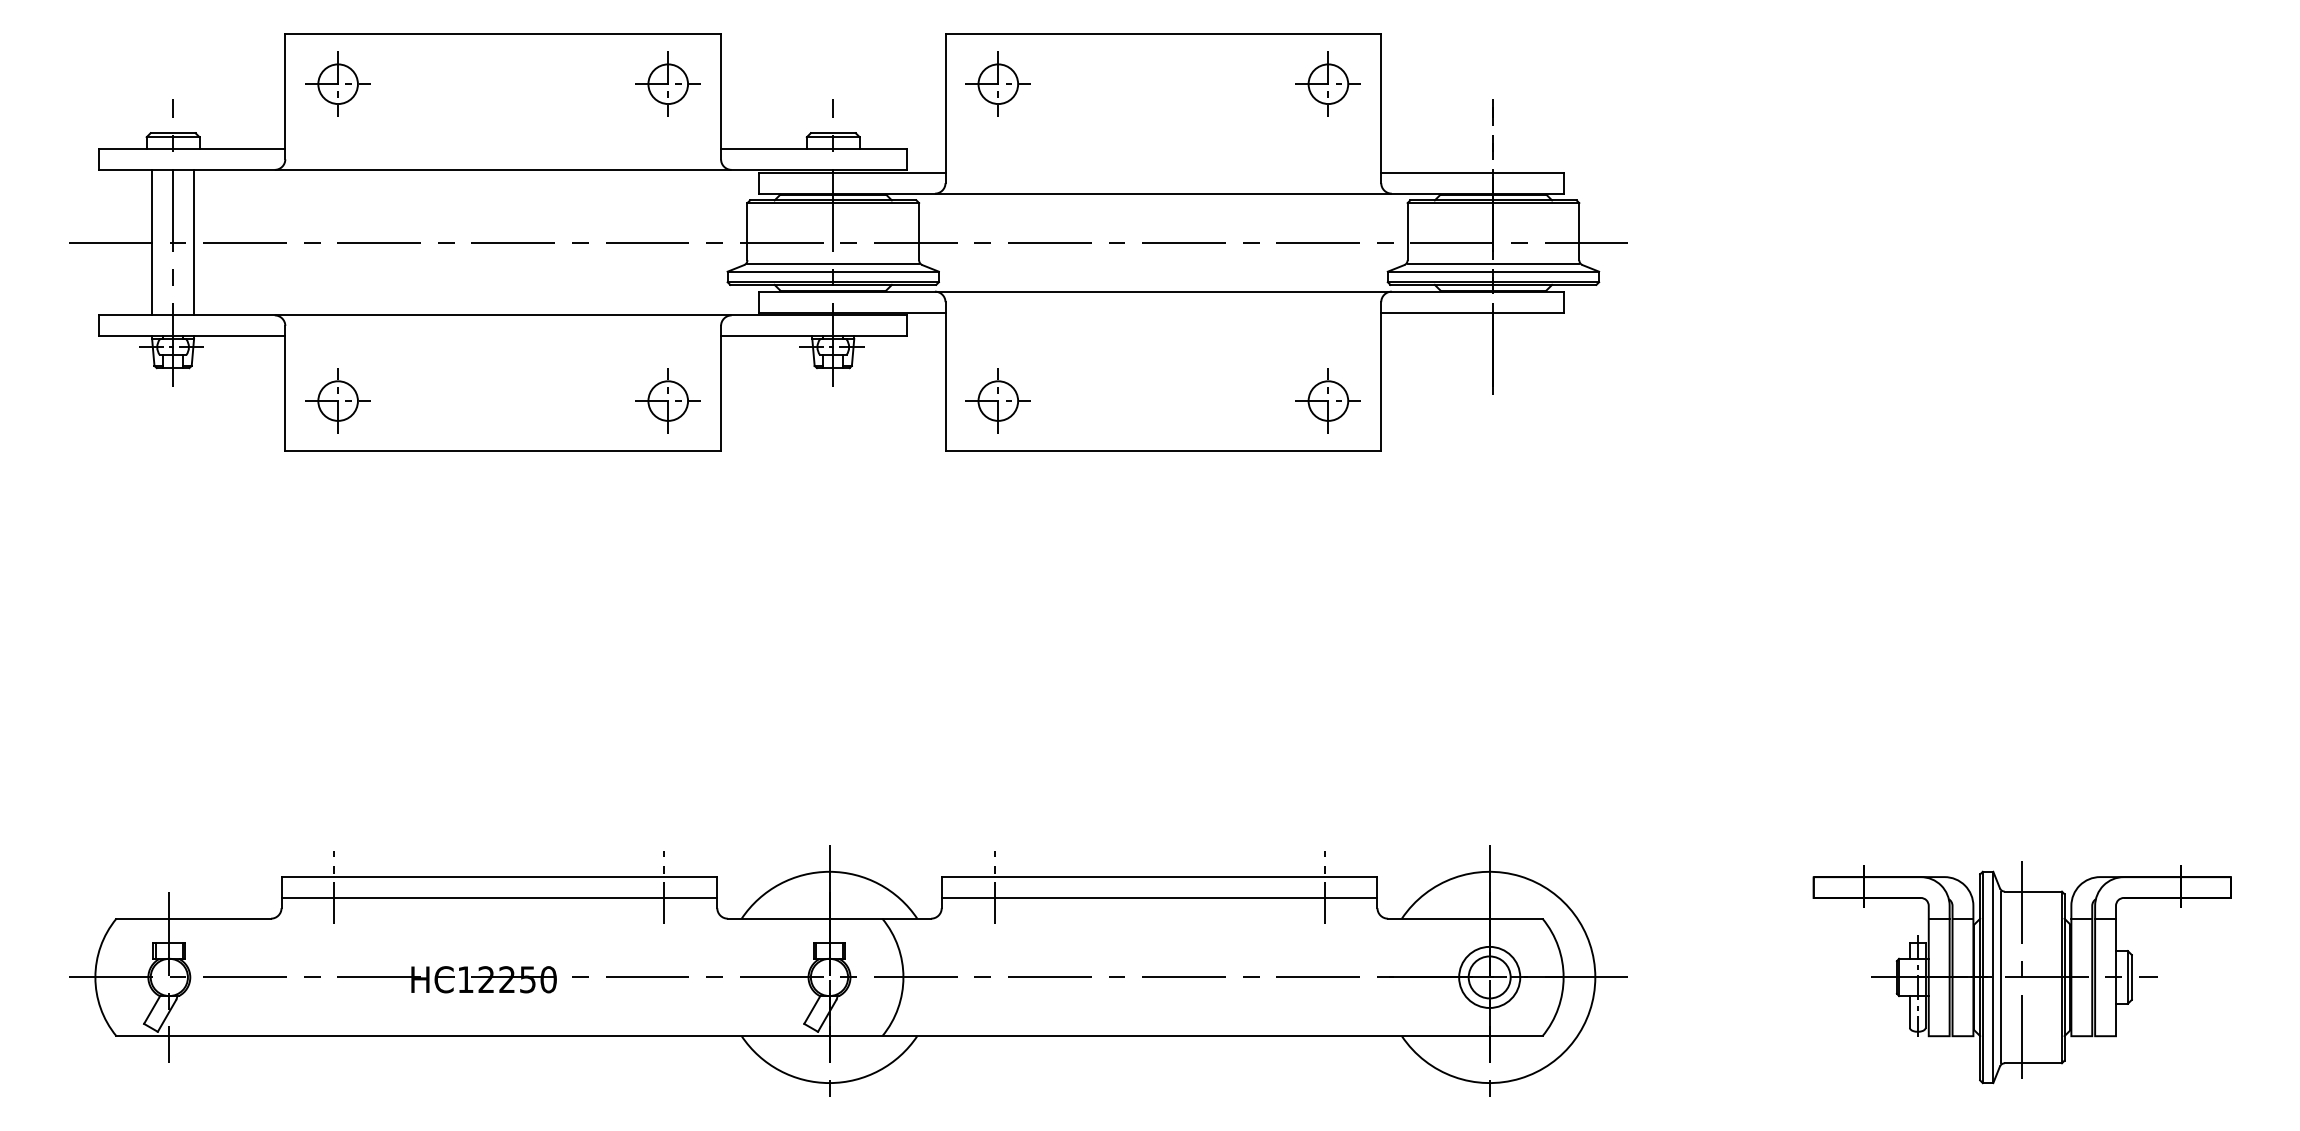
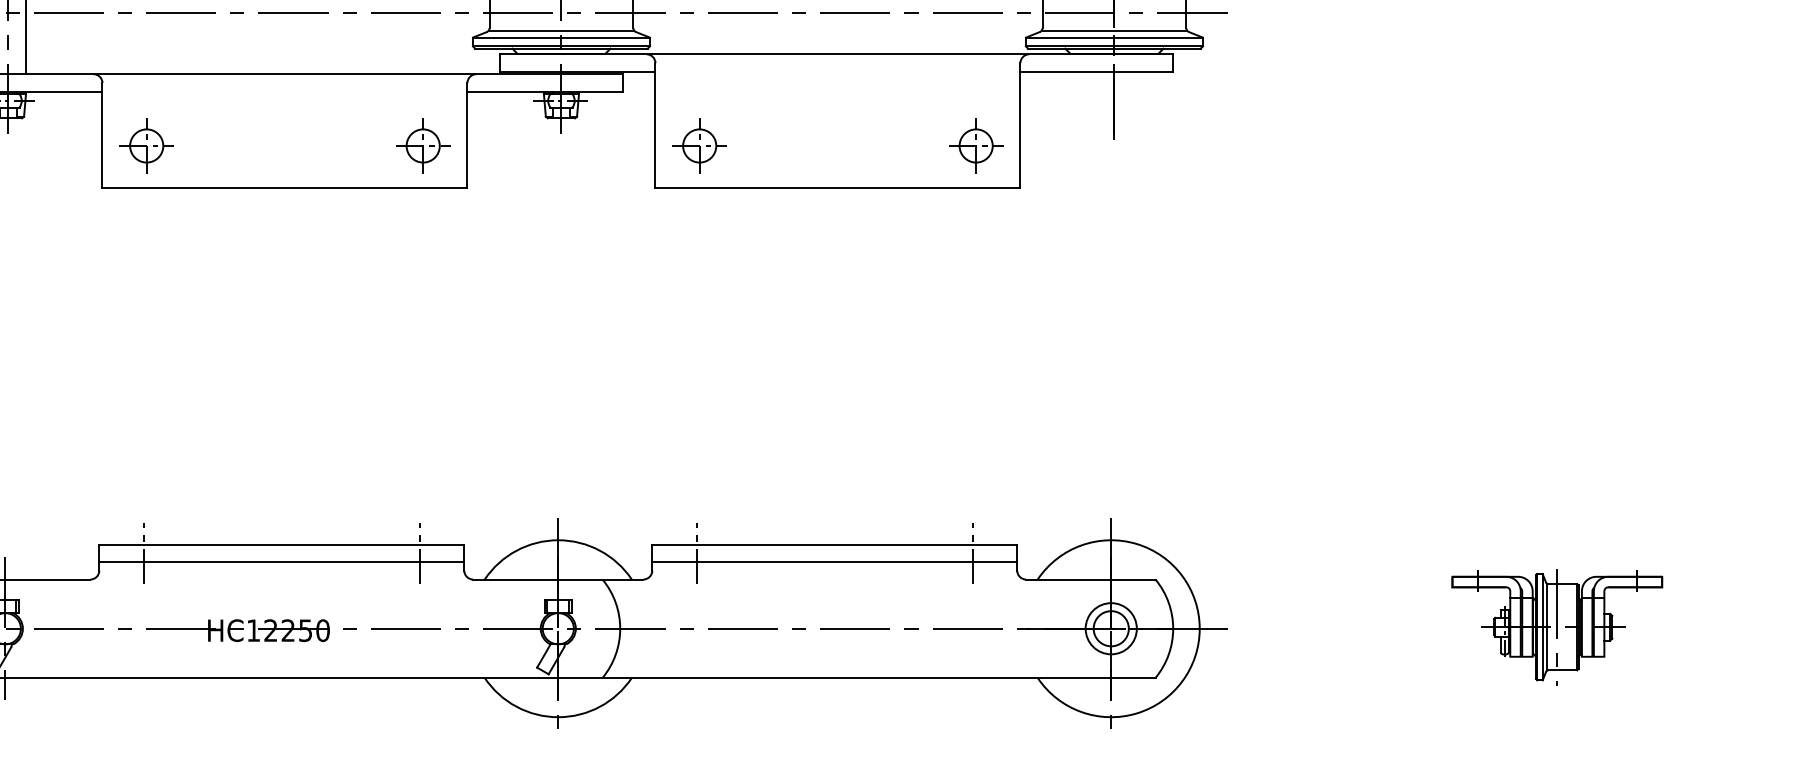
part: (2021, 972) -> (1556, 624), size x0.6

